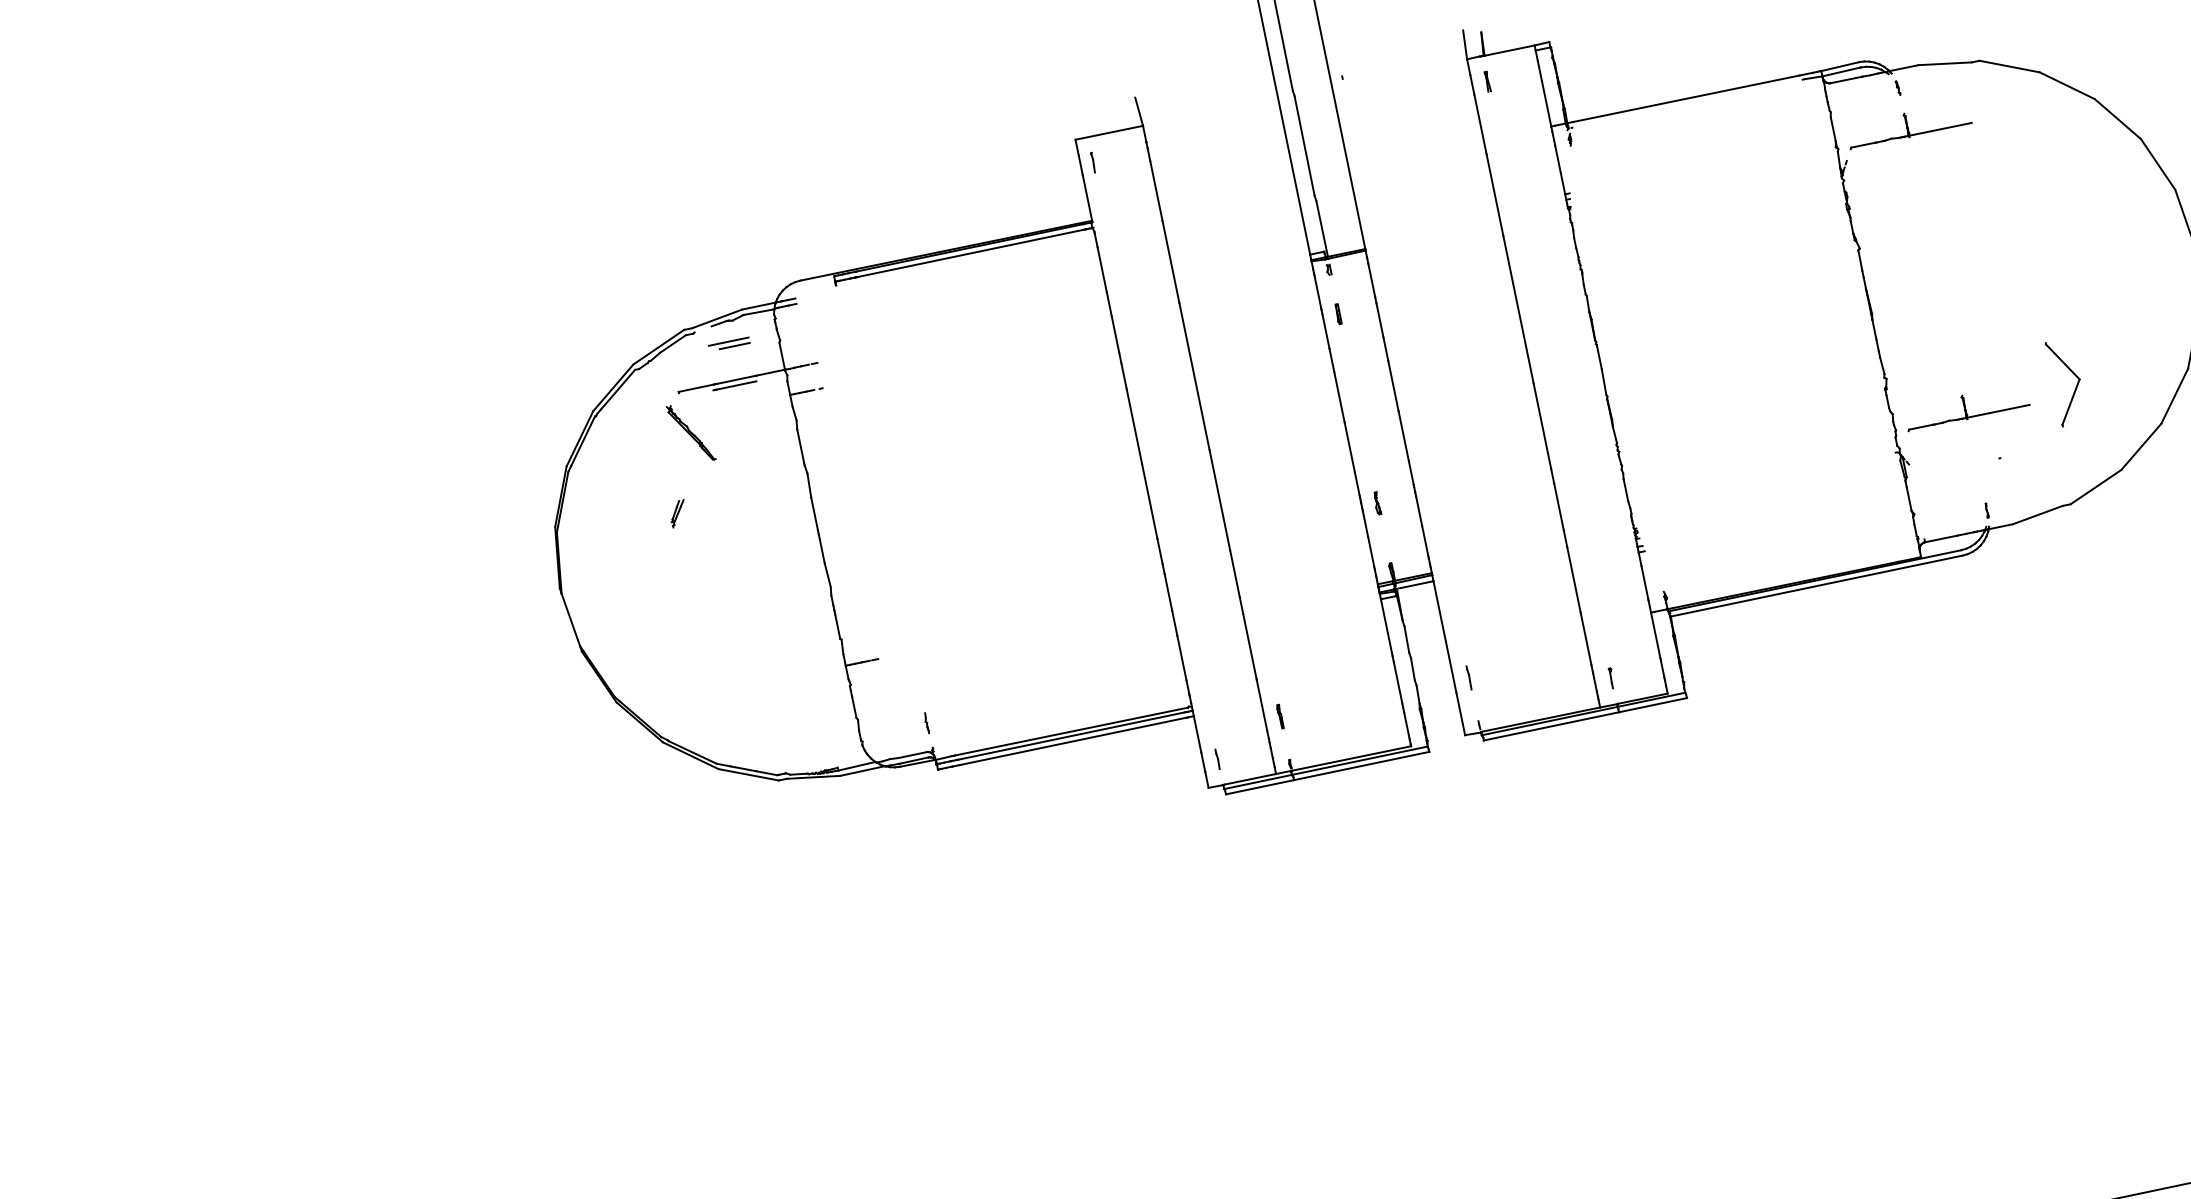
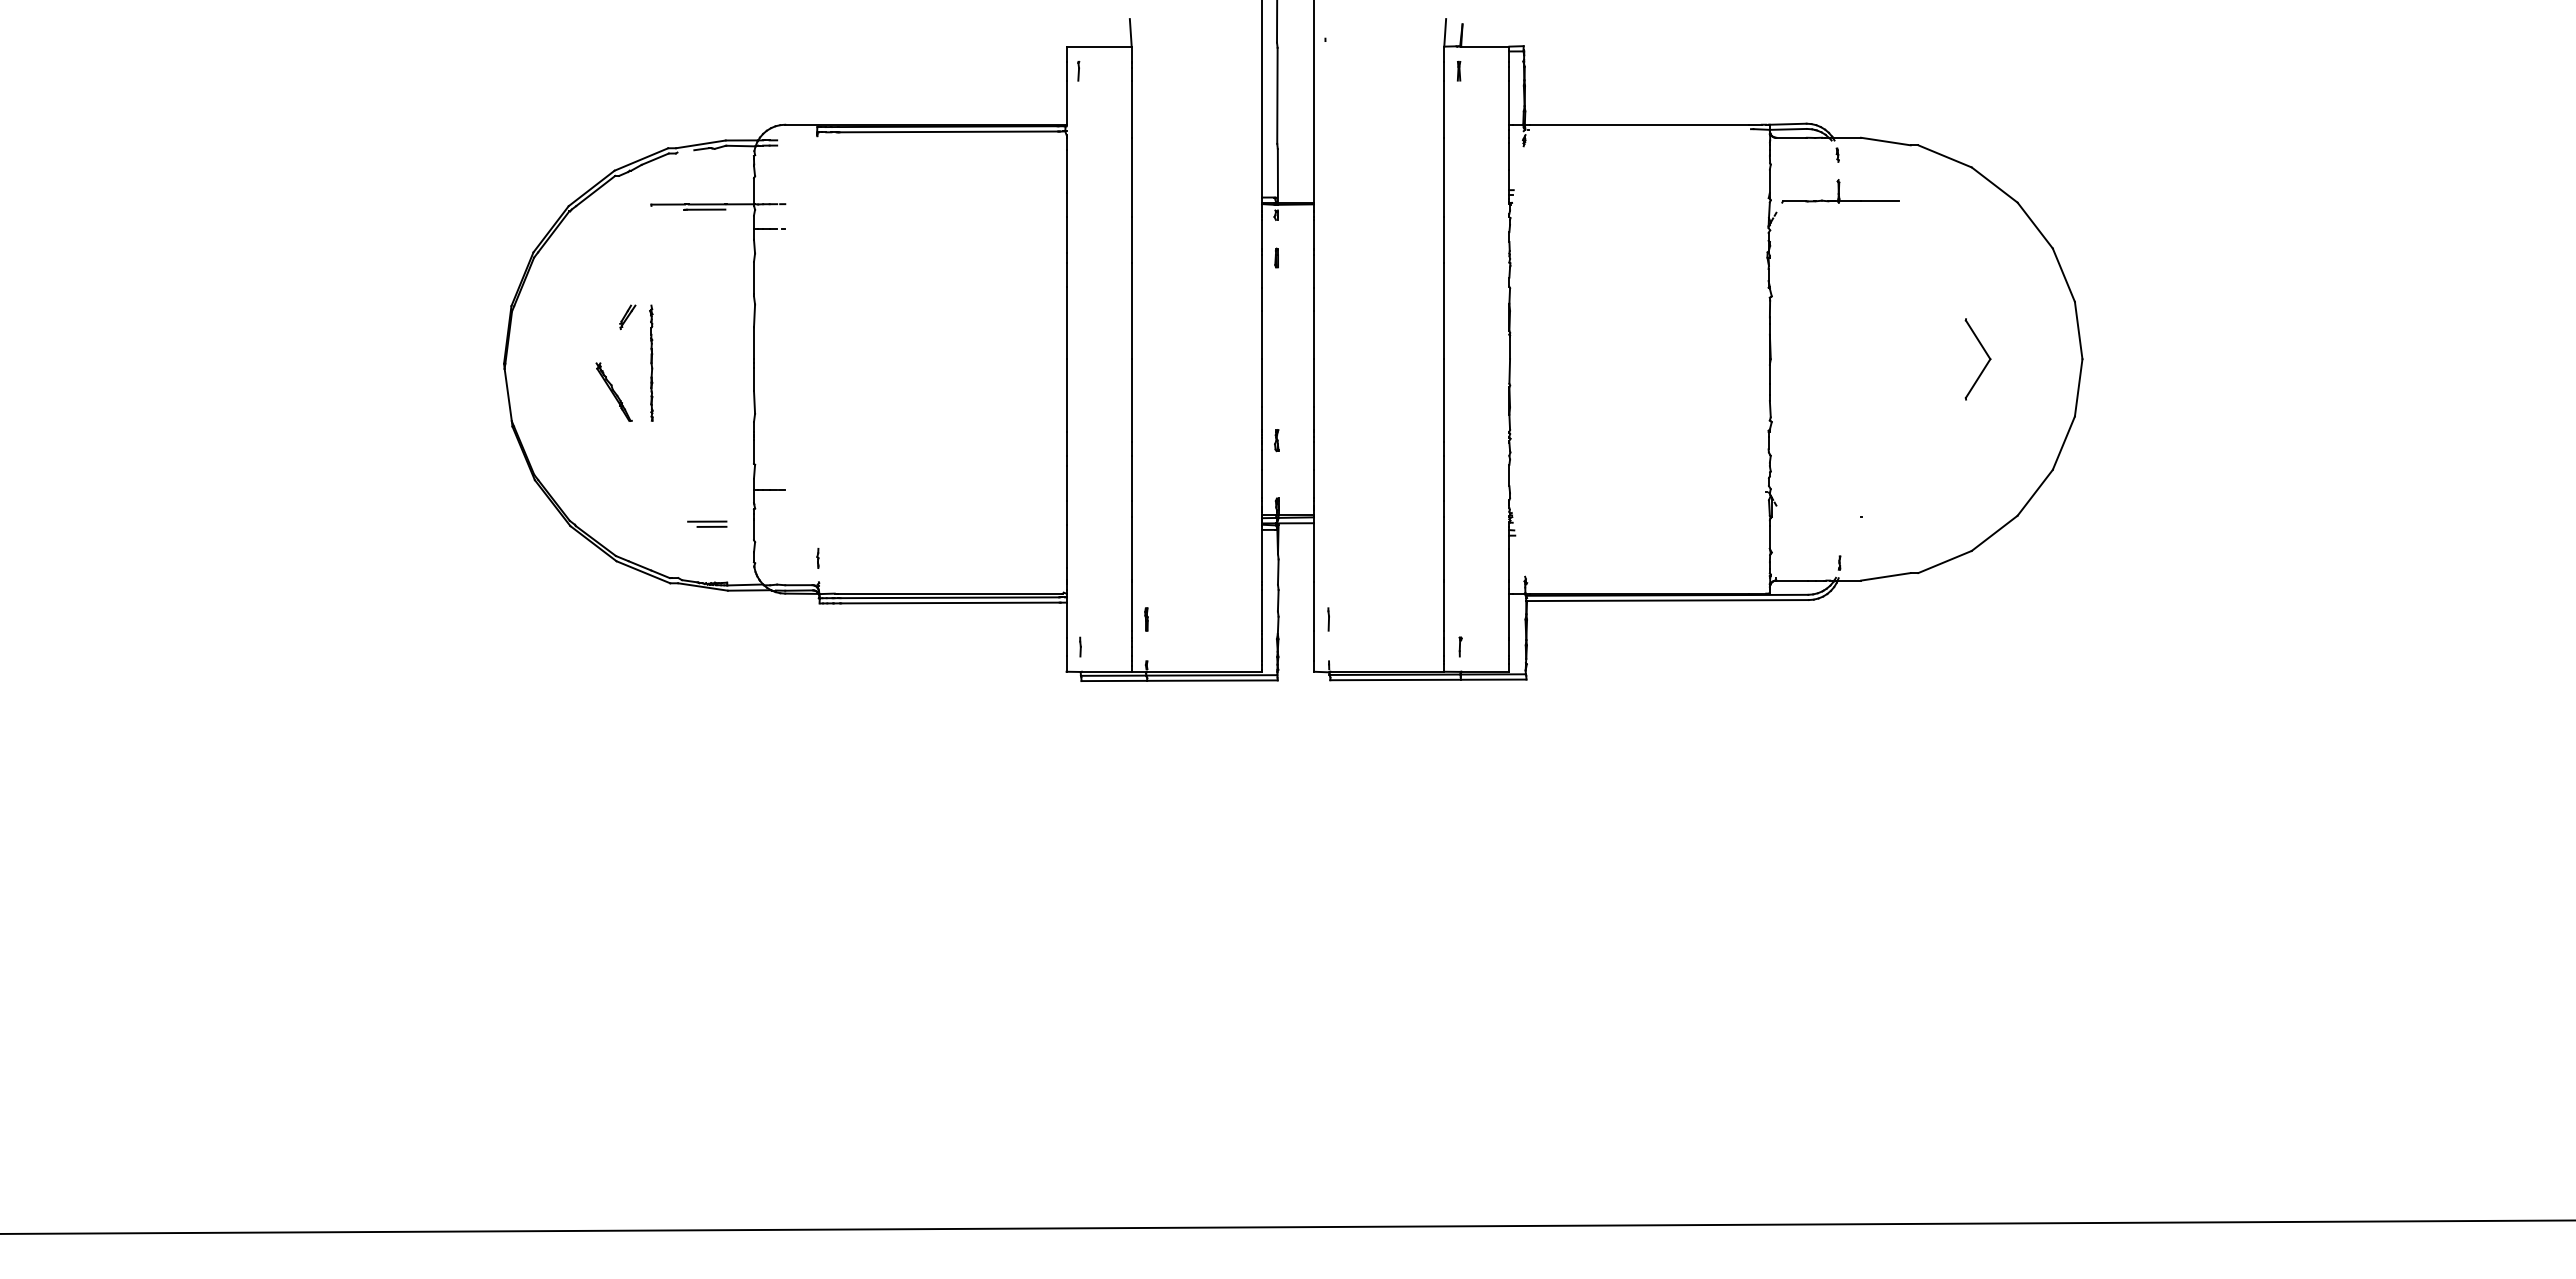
part: (729, 343) -> (707, 523), moved
part: (2075, 385) -> (1985, 364), moved
part: (1966, 407) -> (1840, 463), removed
part: (690, 432) -> (613, 391), moved
line: (712, 555) -> (651, 362), added

